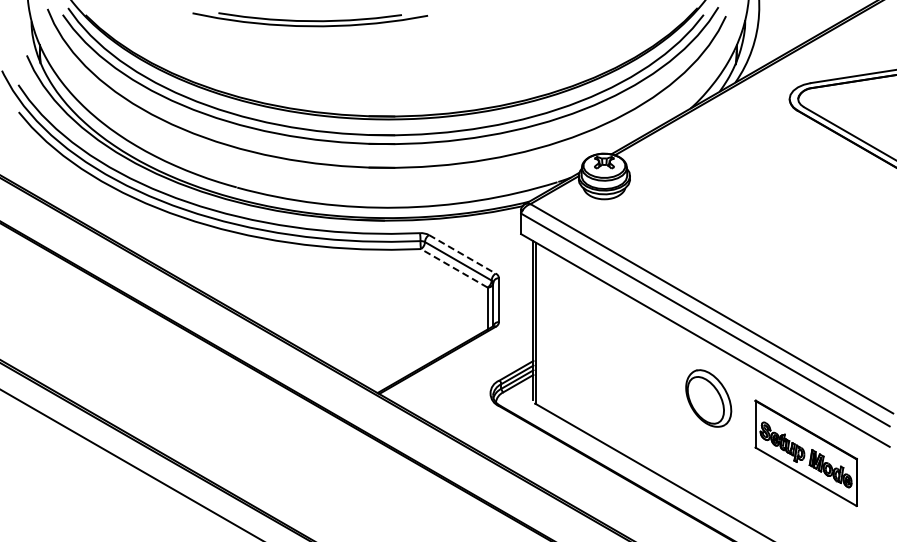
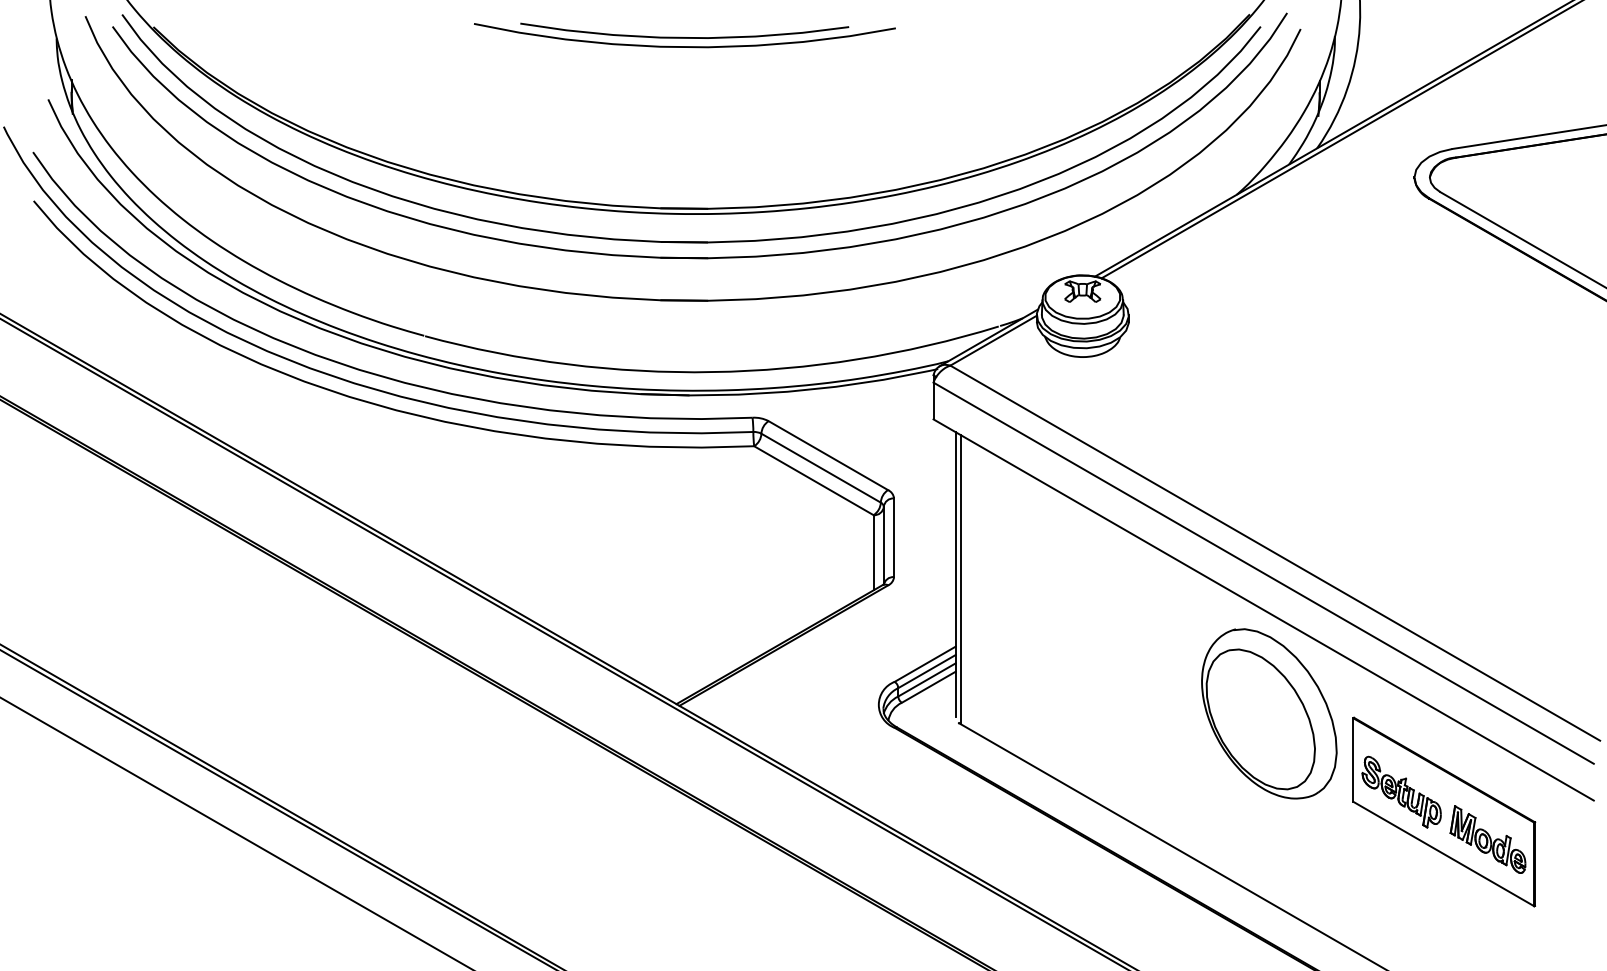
part: (310, 19) -> (685, 35), moved
line: (462, 254) -> (828, 455), dashed -> solid
line: (453, 268) -> (812, 481), dashed -> solid
part: (708, 398) -> (1269, 713), size x1.67

